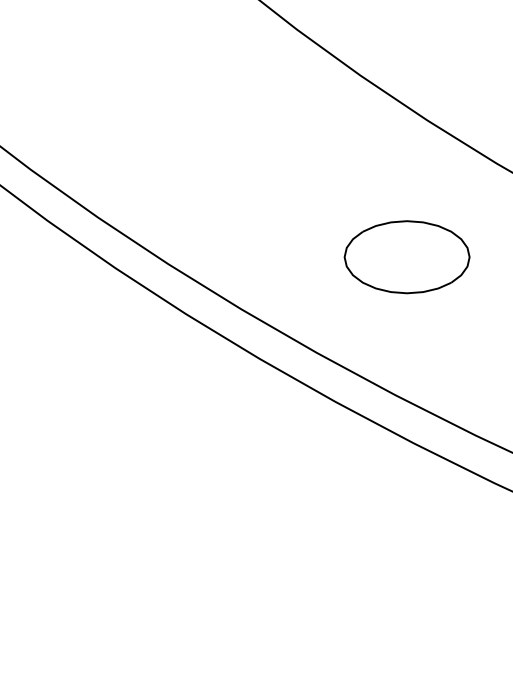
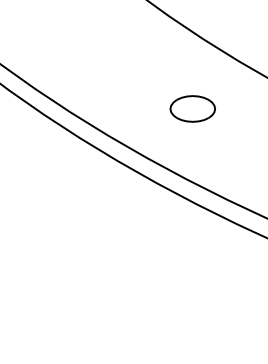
part: (406, 256) -> (192, 108), size x0.7

